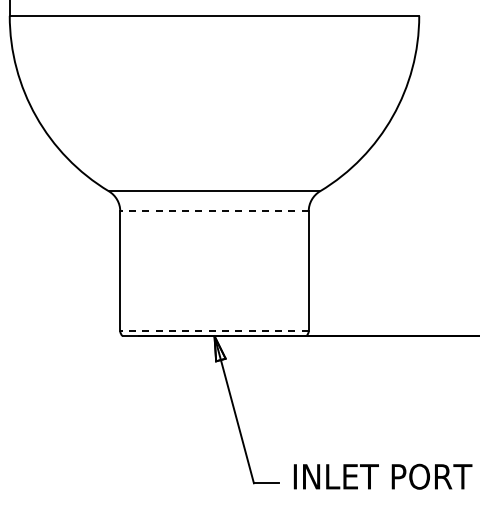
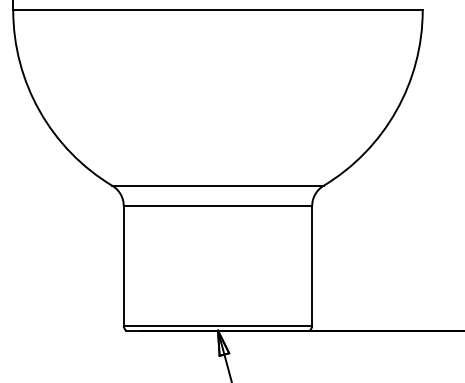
line: (214, 211) -> (217, 206), dashed -> solid
line: (214, 331) -> (217, 326), dashed -> solid

